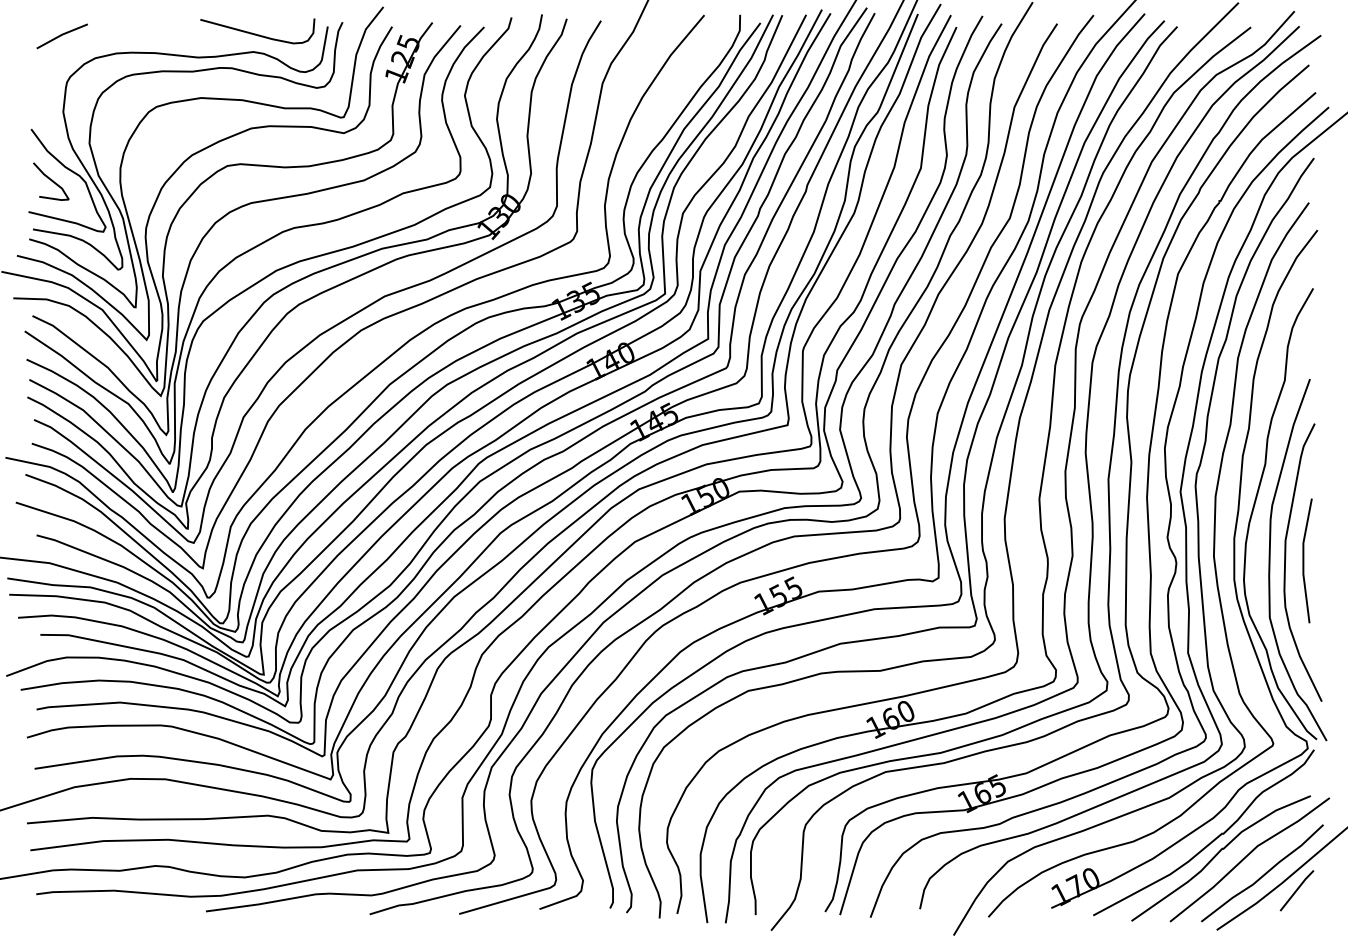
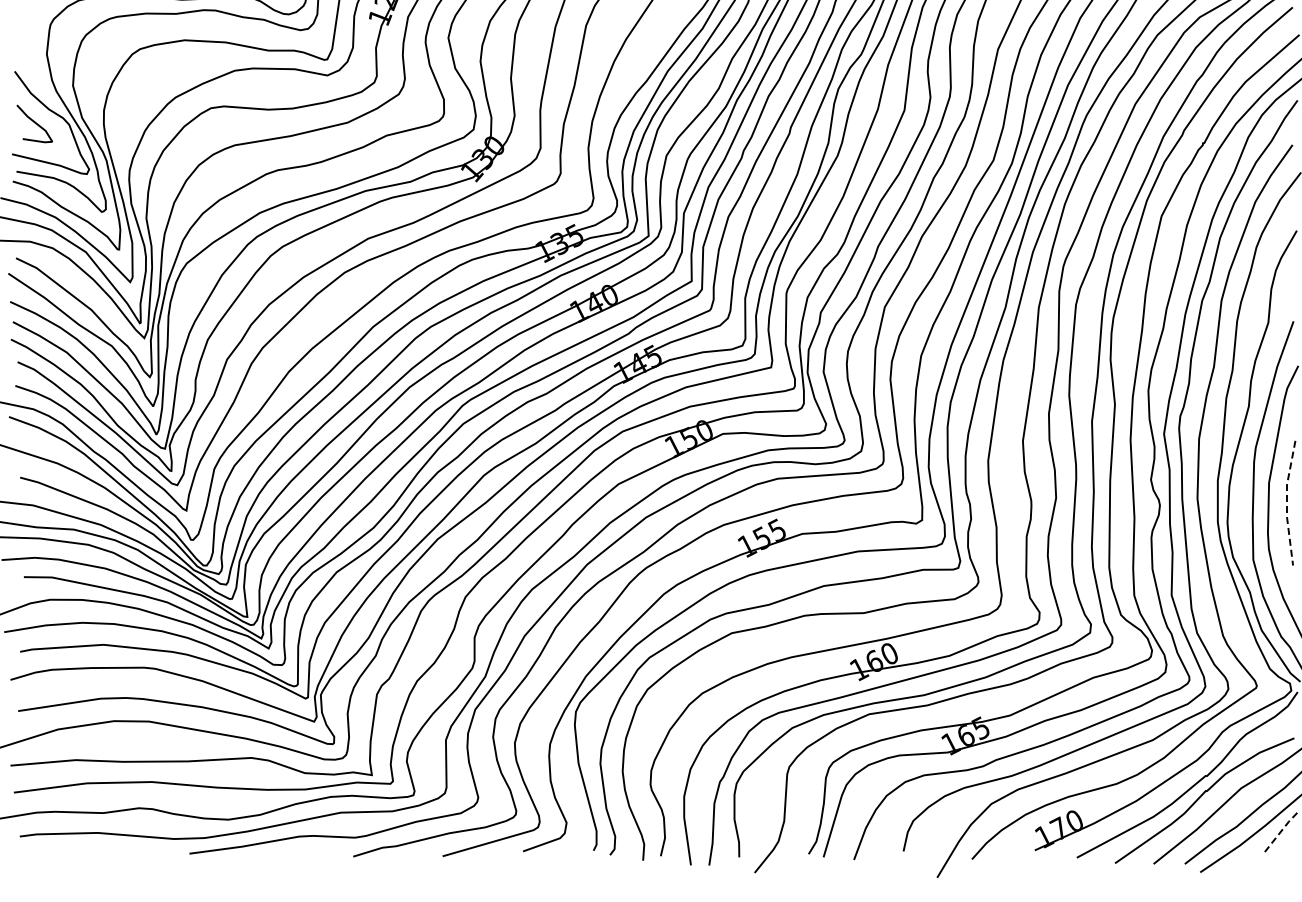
line: (1303, 560) -> (1287, 502), solid -> dashed
line: (1296, 890) -> (1280, 832), solid -> dashed

